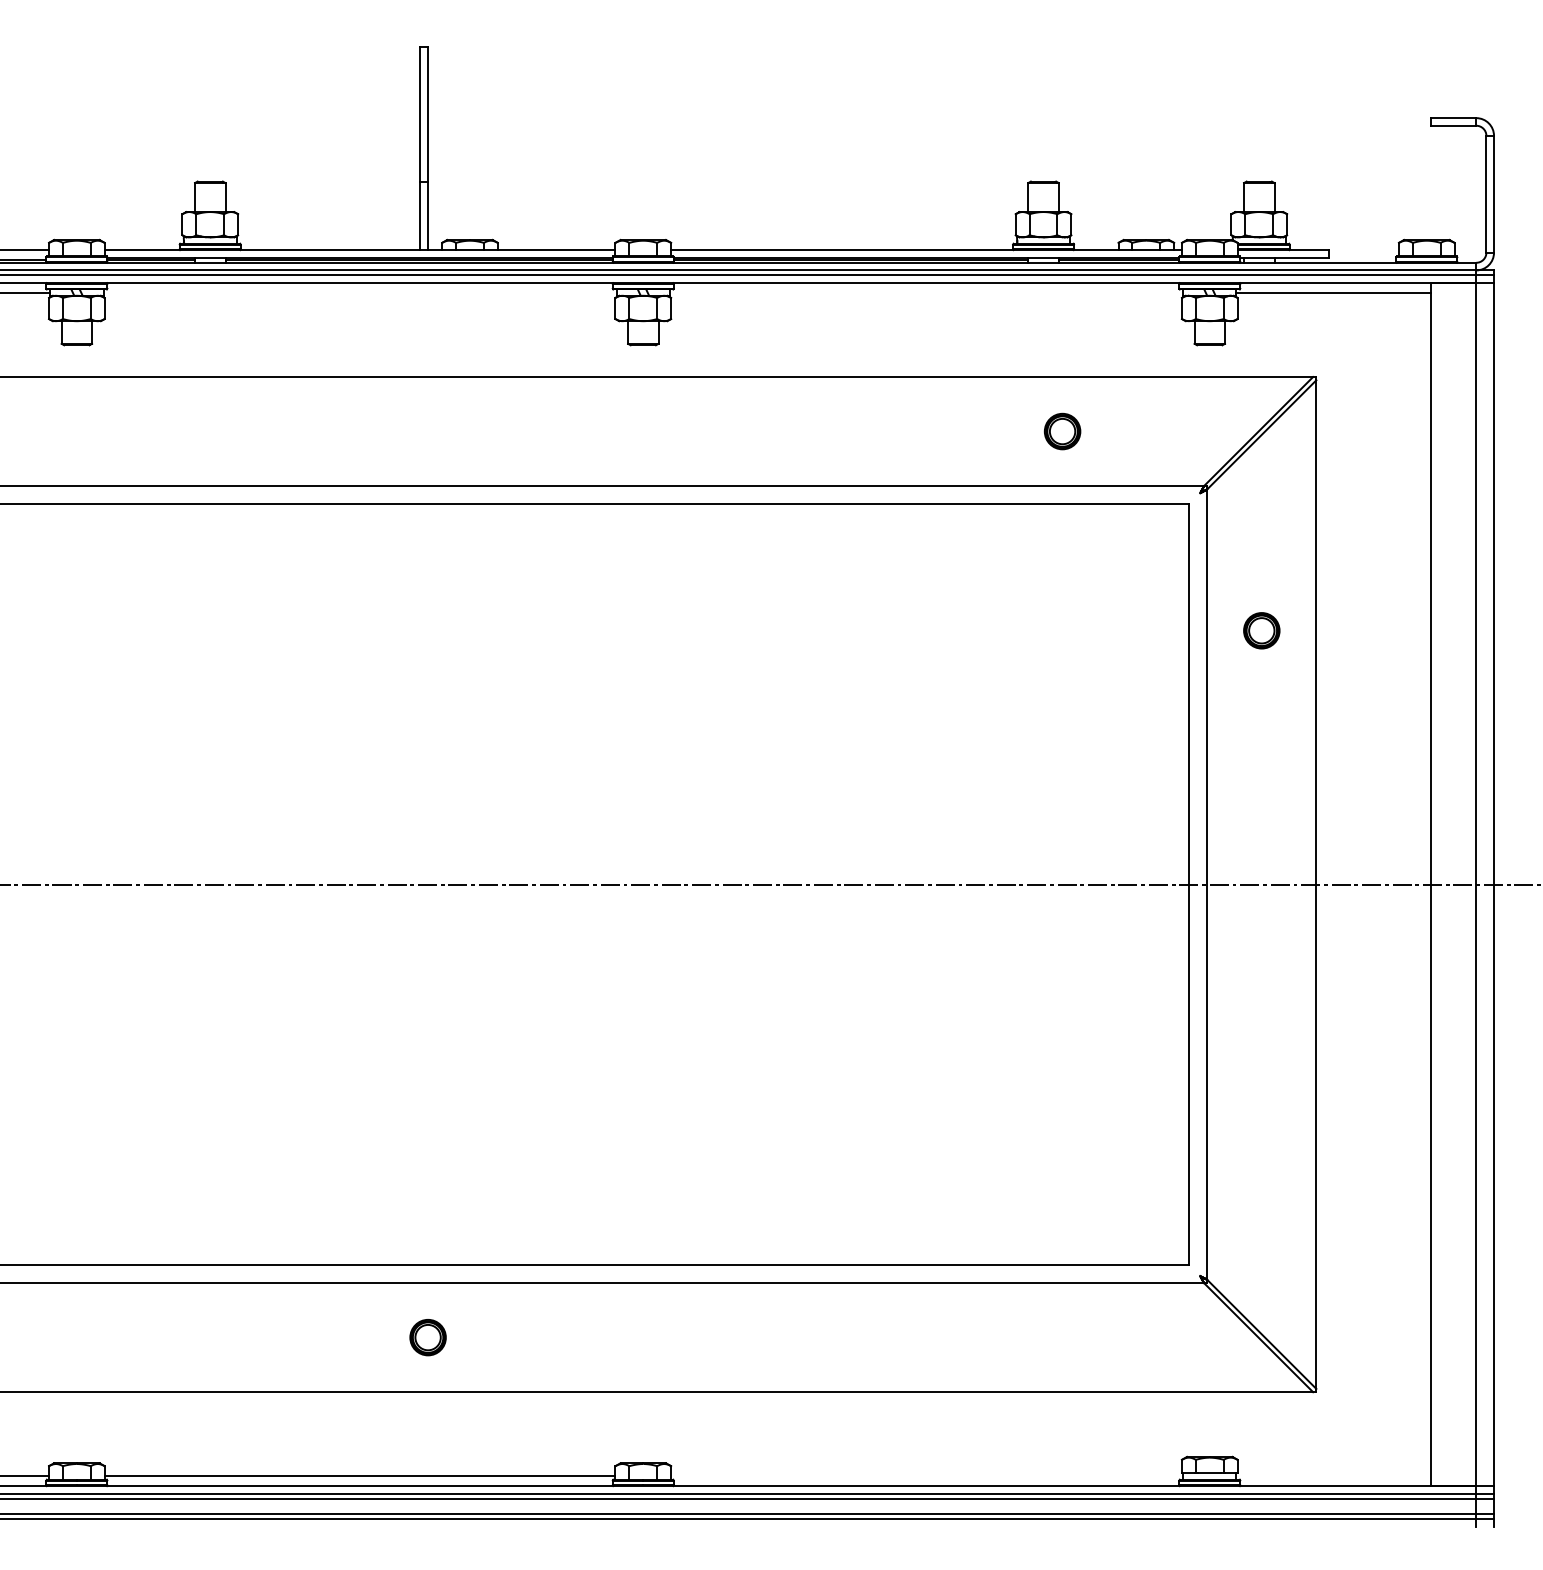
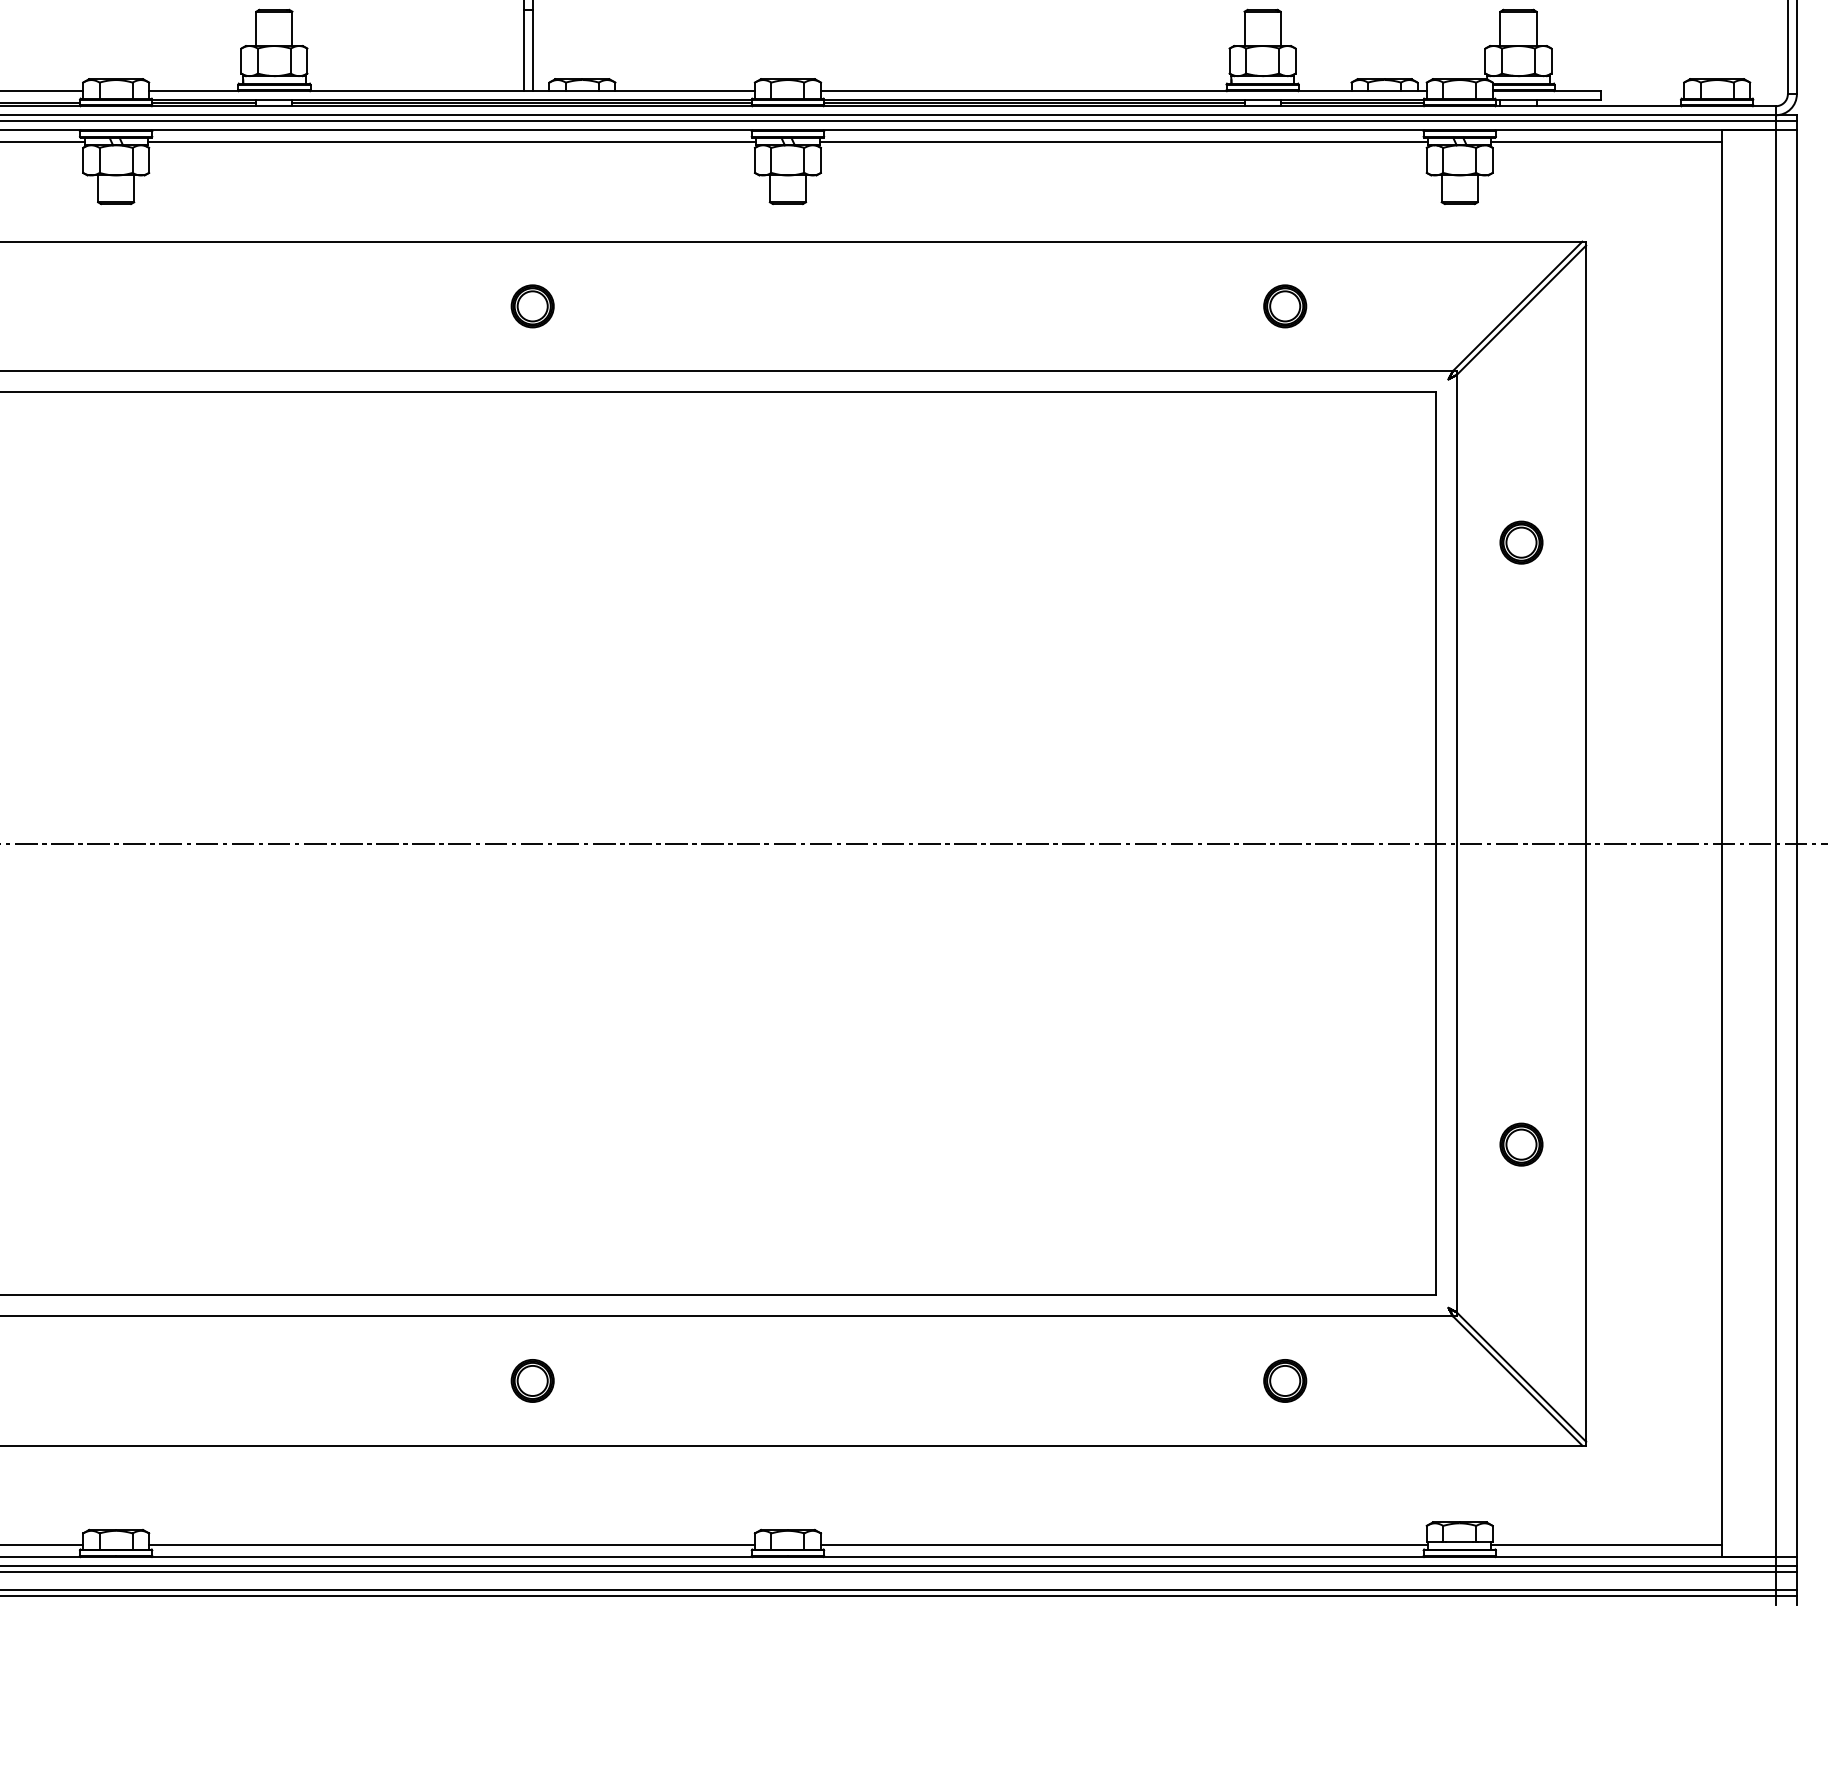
line: (359, 293) -> (451, 142), added
line: (926, 293) -> (1123, 142), added
part: (427, 431) -> (532, 306), added
part: (1261, 1137) -> (1521, 1143), added
part: (1062, 1337) -> (1285, 1380), added
line: (927, 1475) -> (1125, 1544), added
line: (1333, 1475) -> (1606, 1544), added

